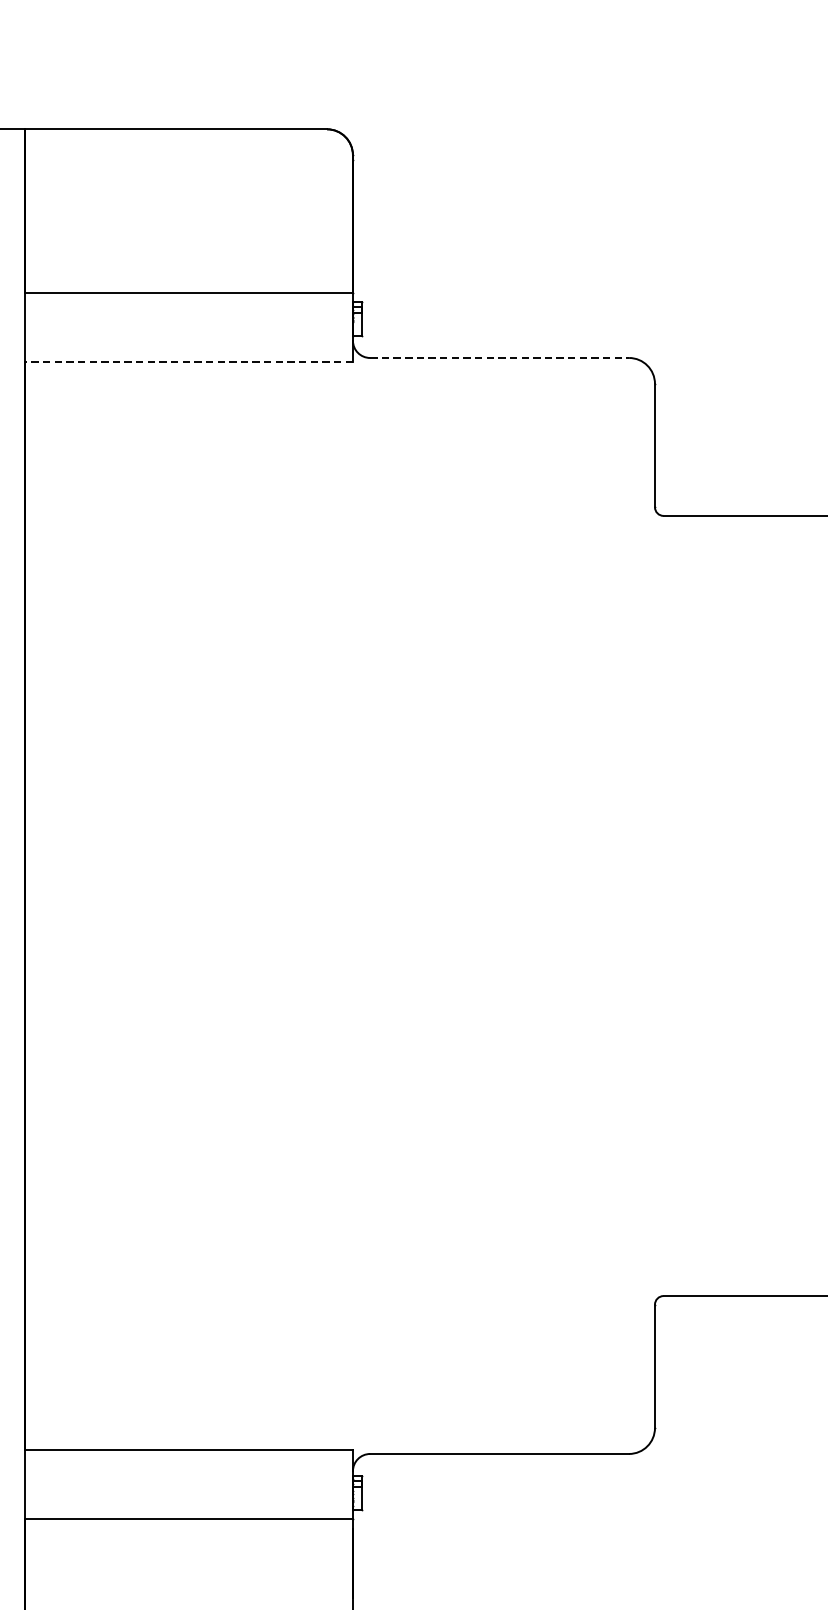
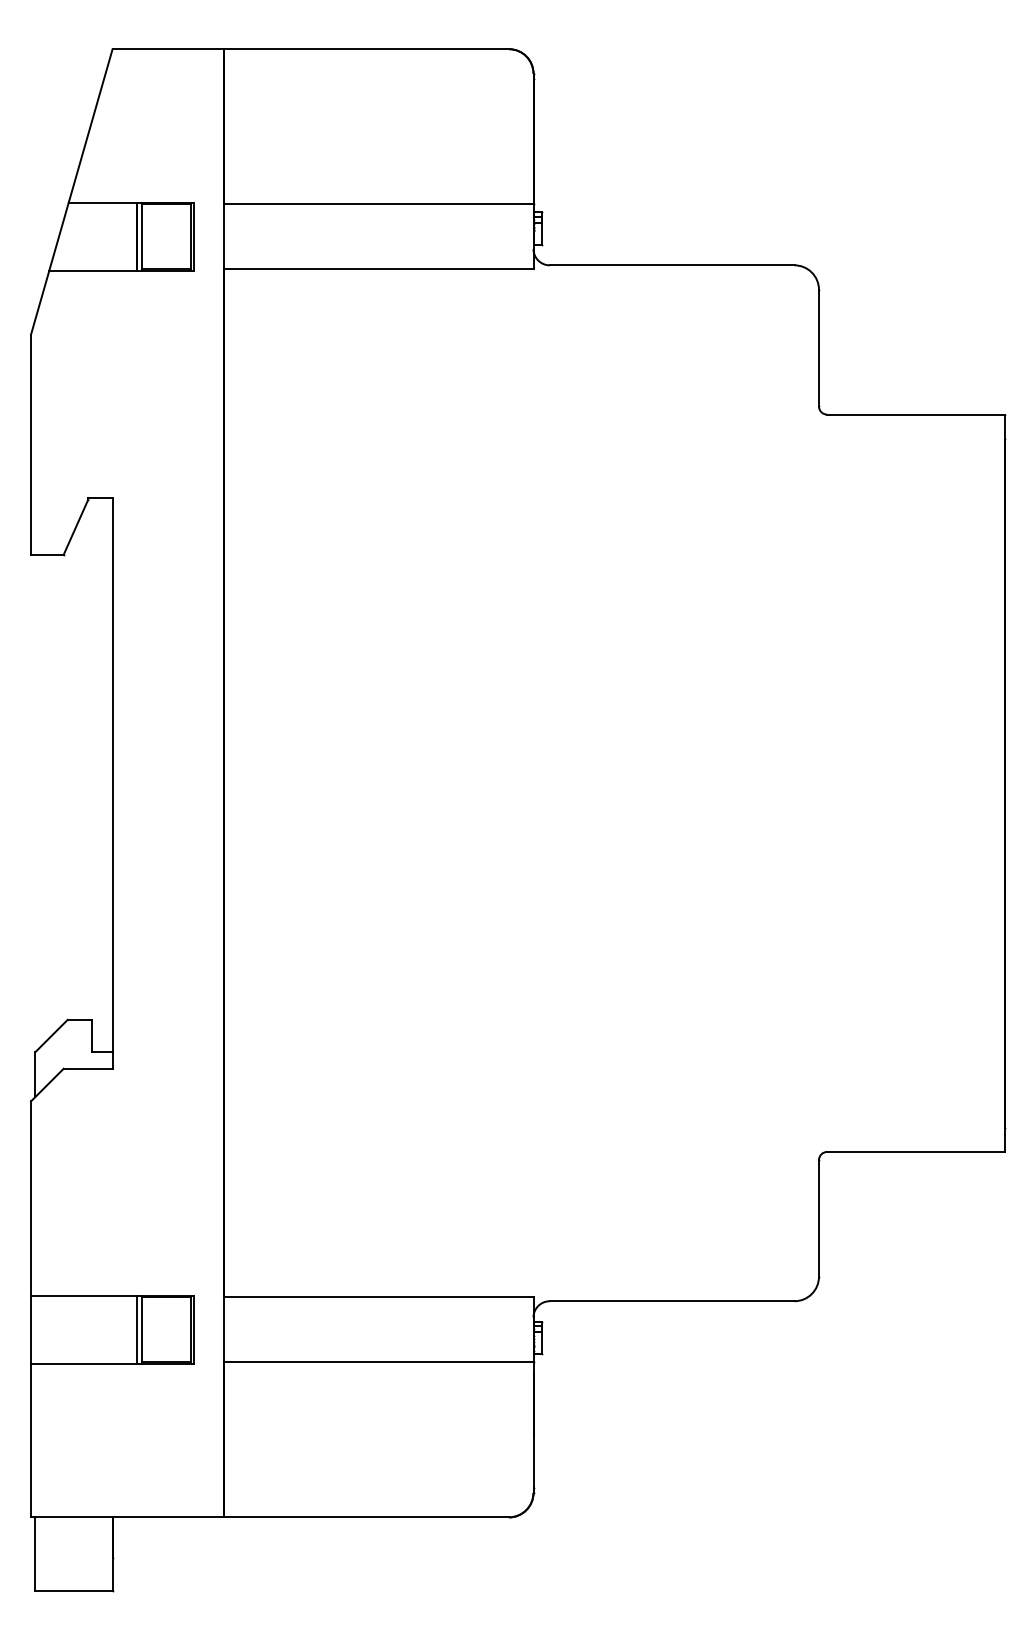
line: (500, 358) -> (672, 265), dashed -> solid
line: (188, 362) -> (378, 269), dashed -> solid

